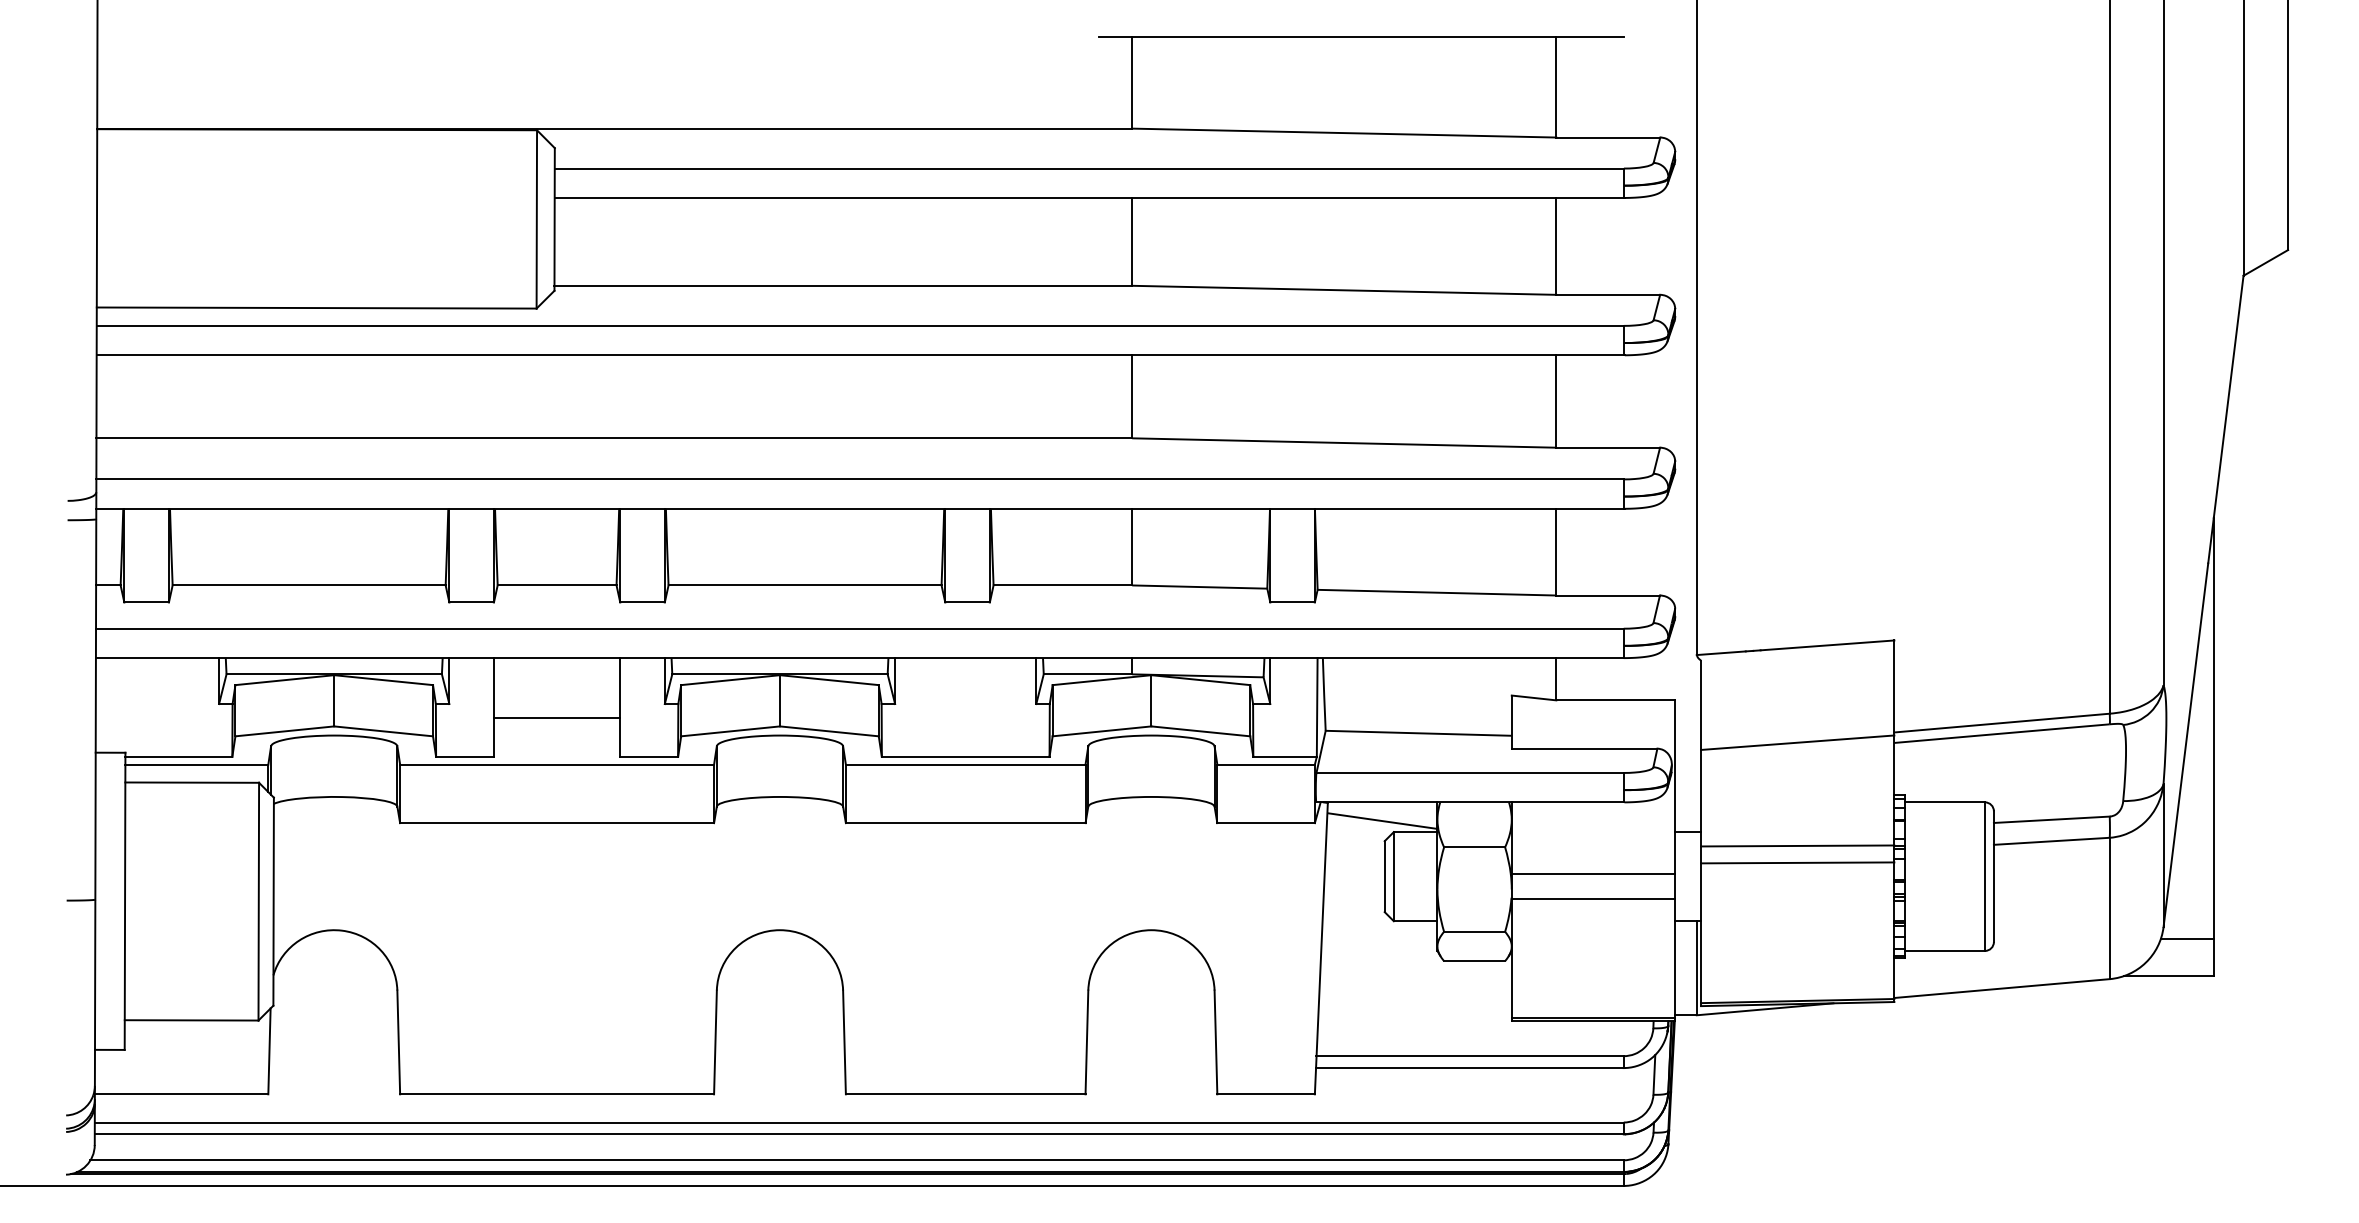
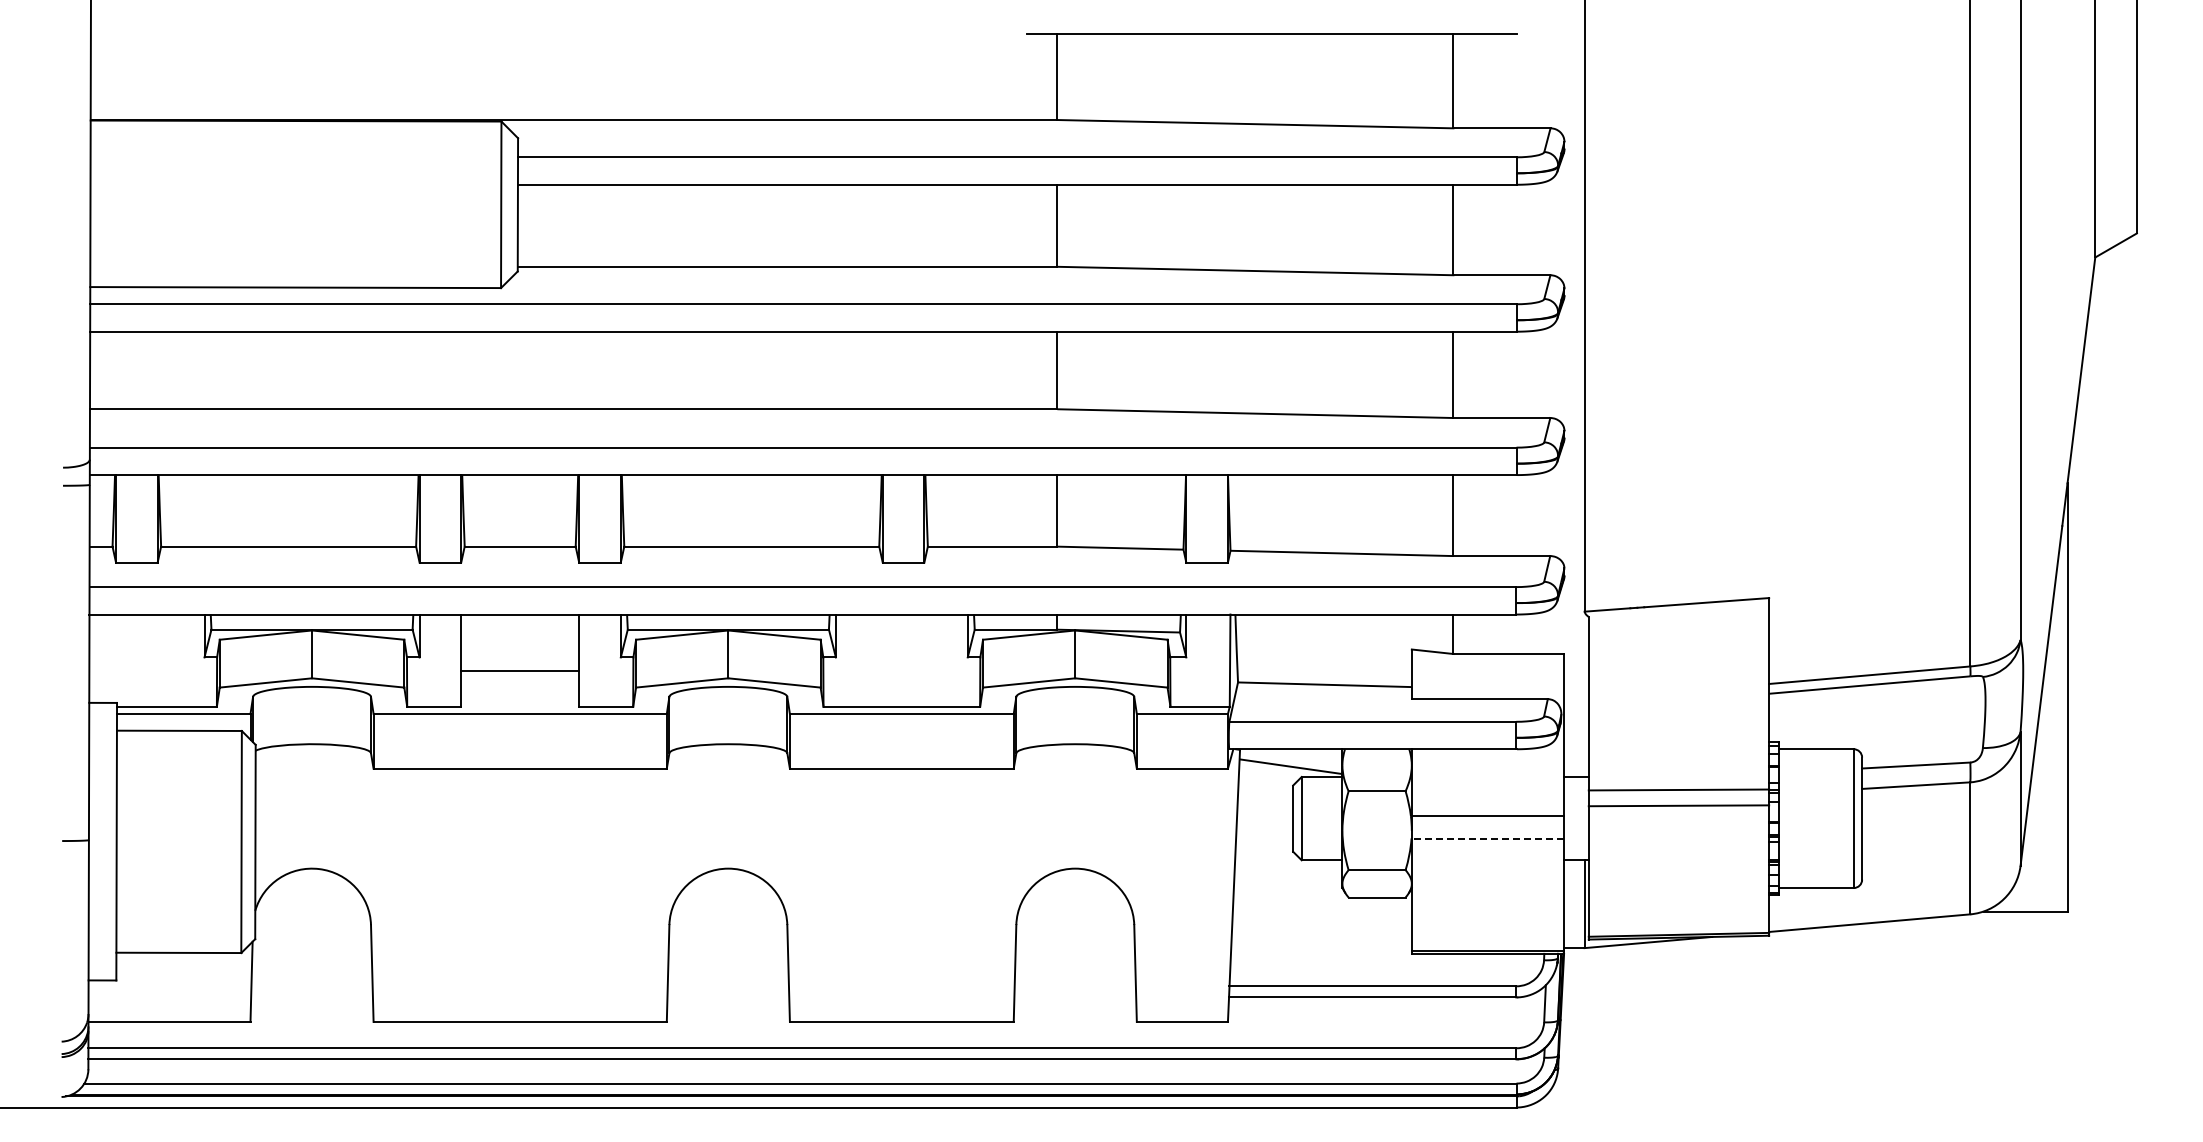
line: (1797, 742) -> (1678, 693), removed
line: (1592, 898) -> (1487, 839), solid -> dashed
line: (2187, 939) -> (2042, 877), removed

